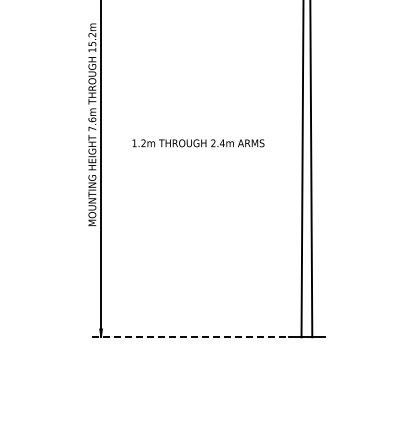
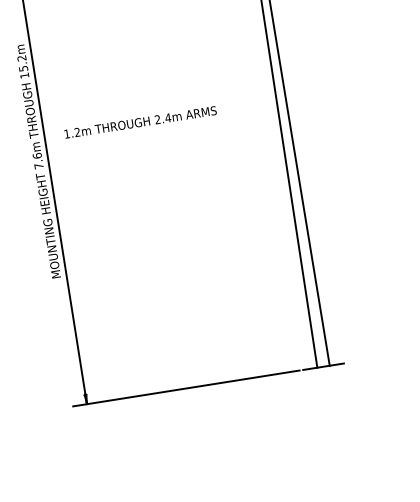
text: (198, 143) -> (140, 122), moved
line: (187, 337) -> (186, 388), dashed -> solid

